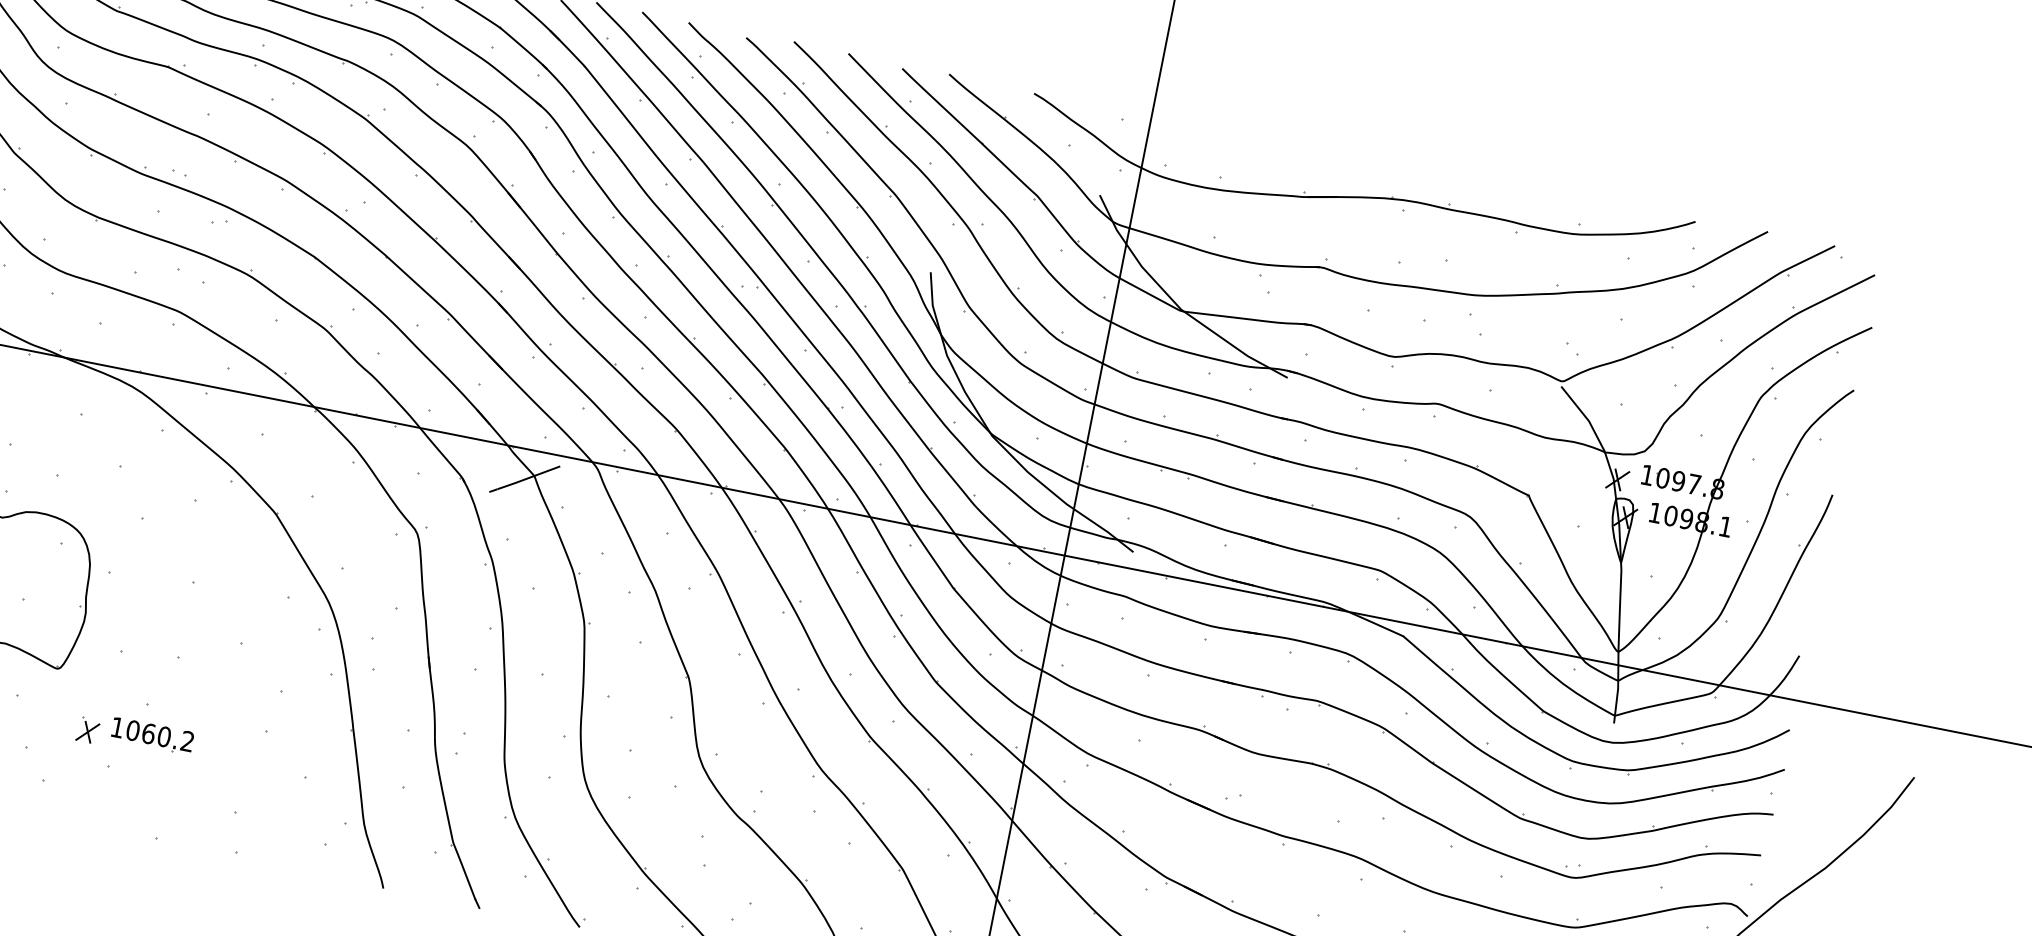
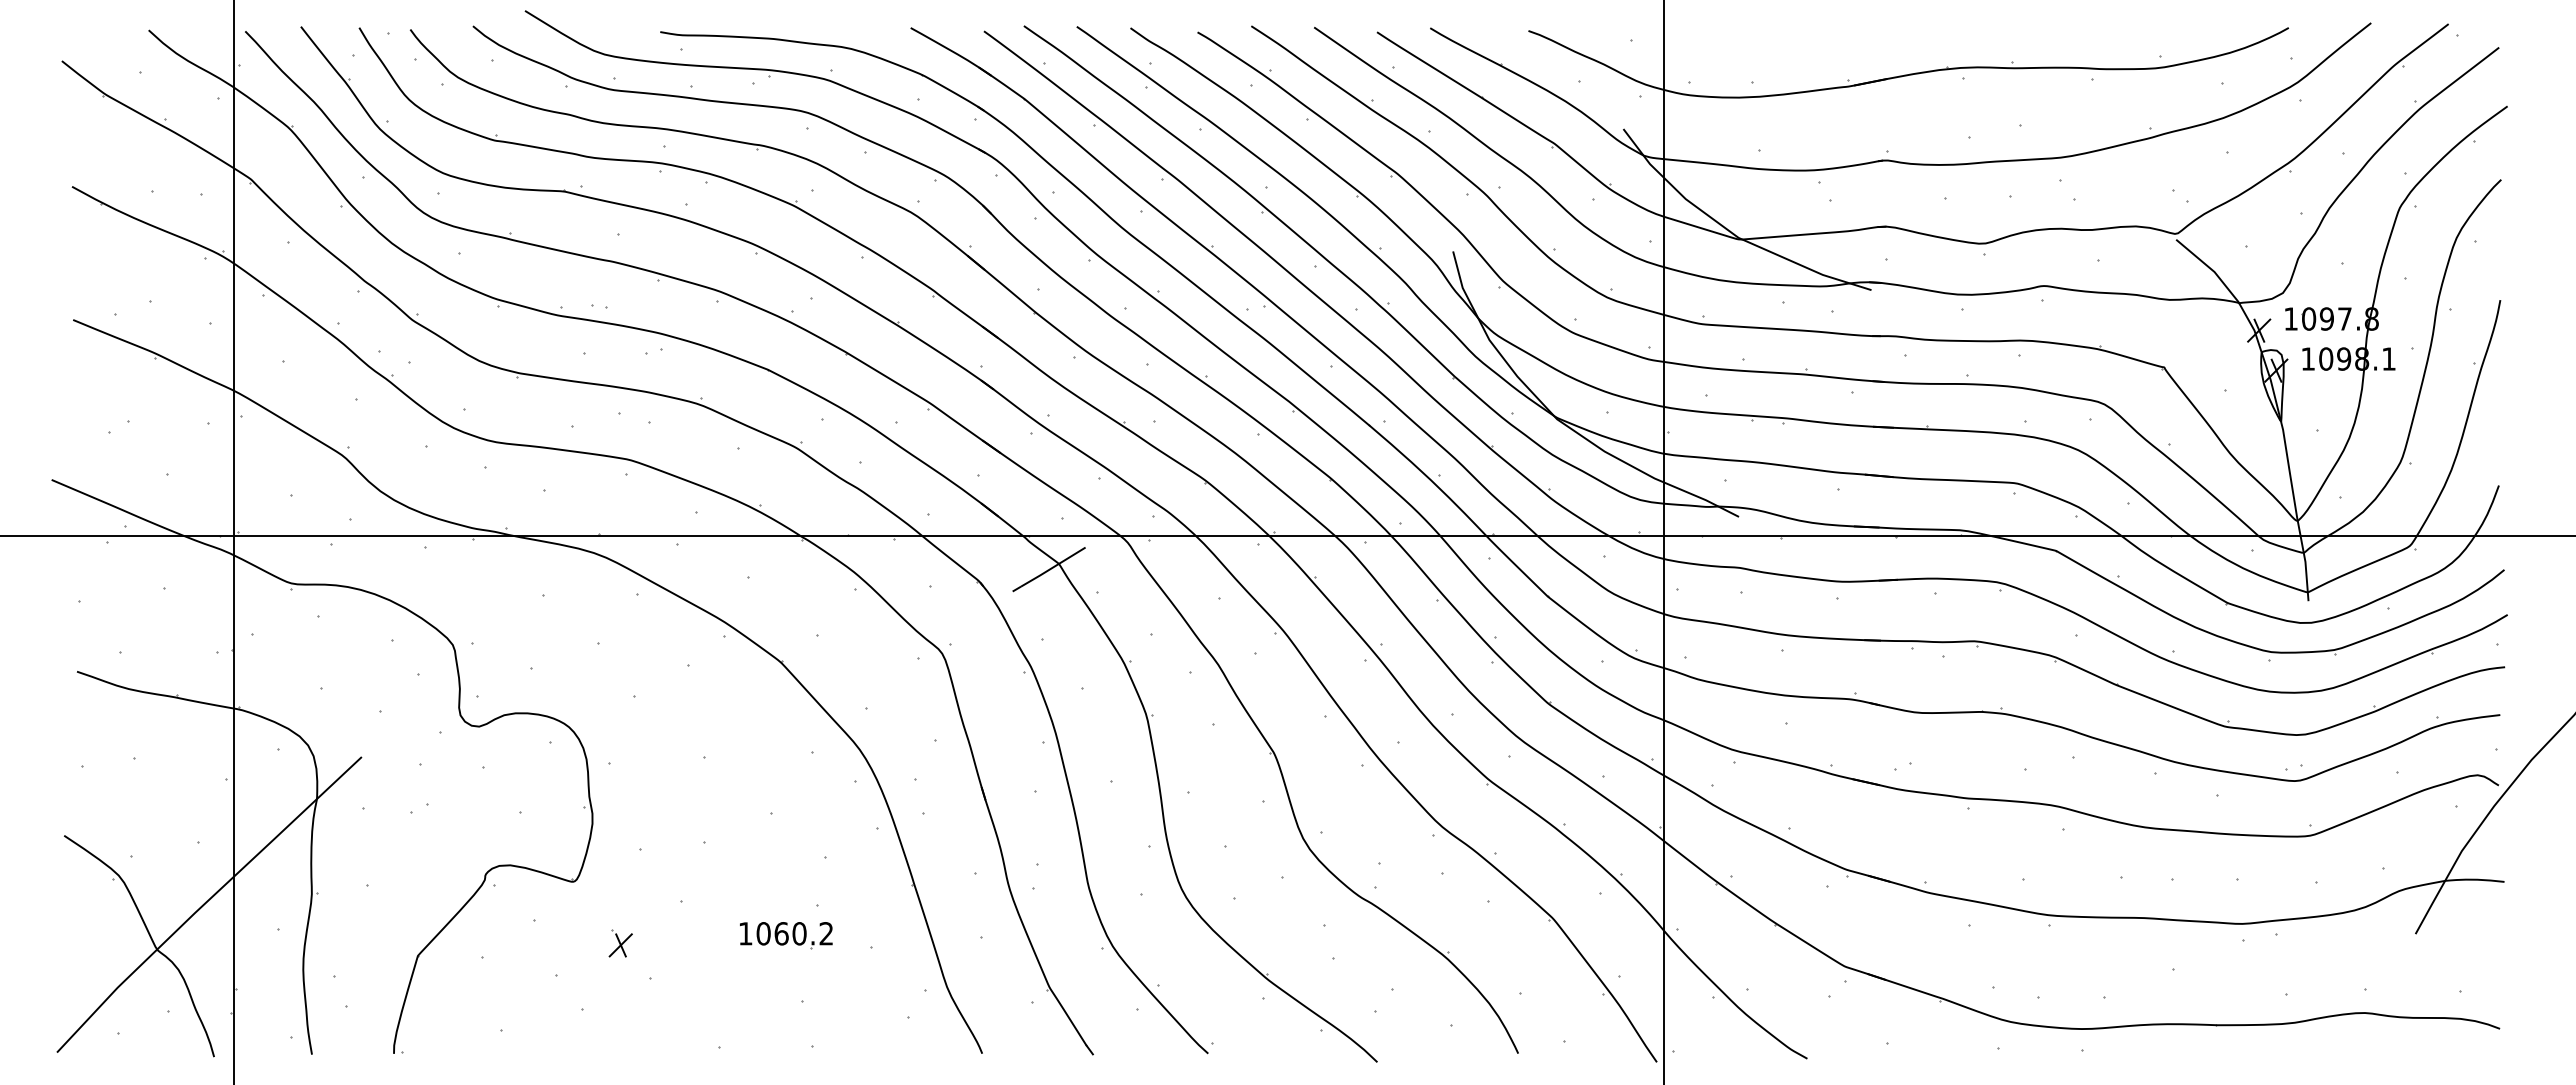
part: (152, 736) -> (786, 935), moved

